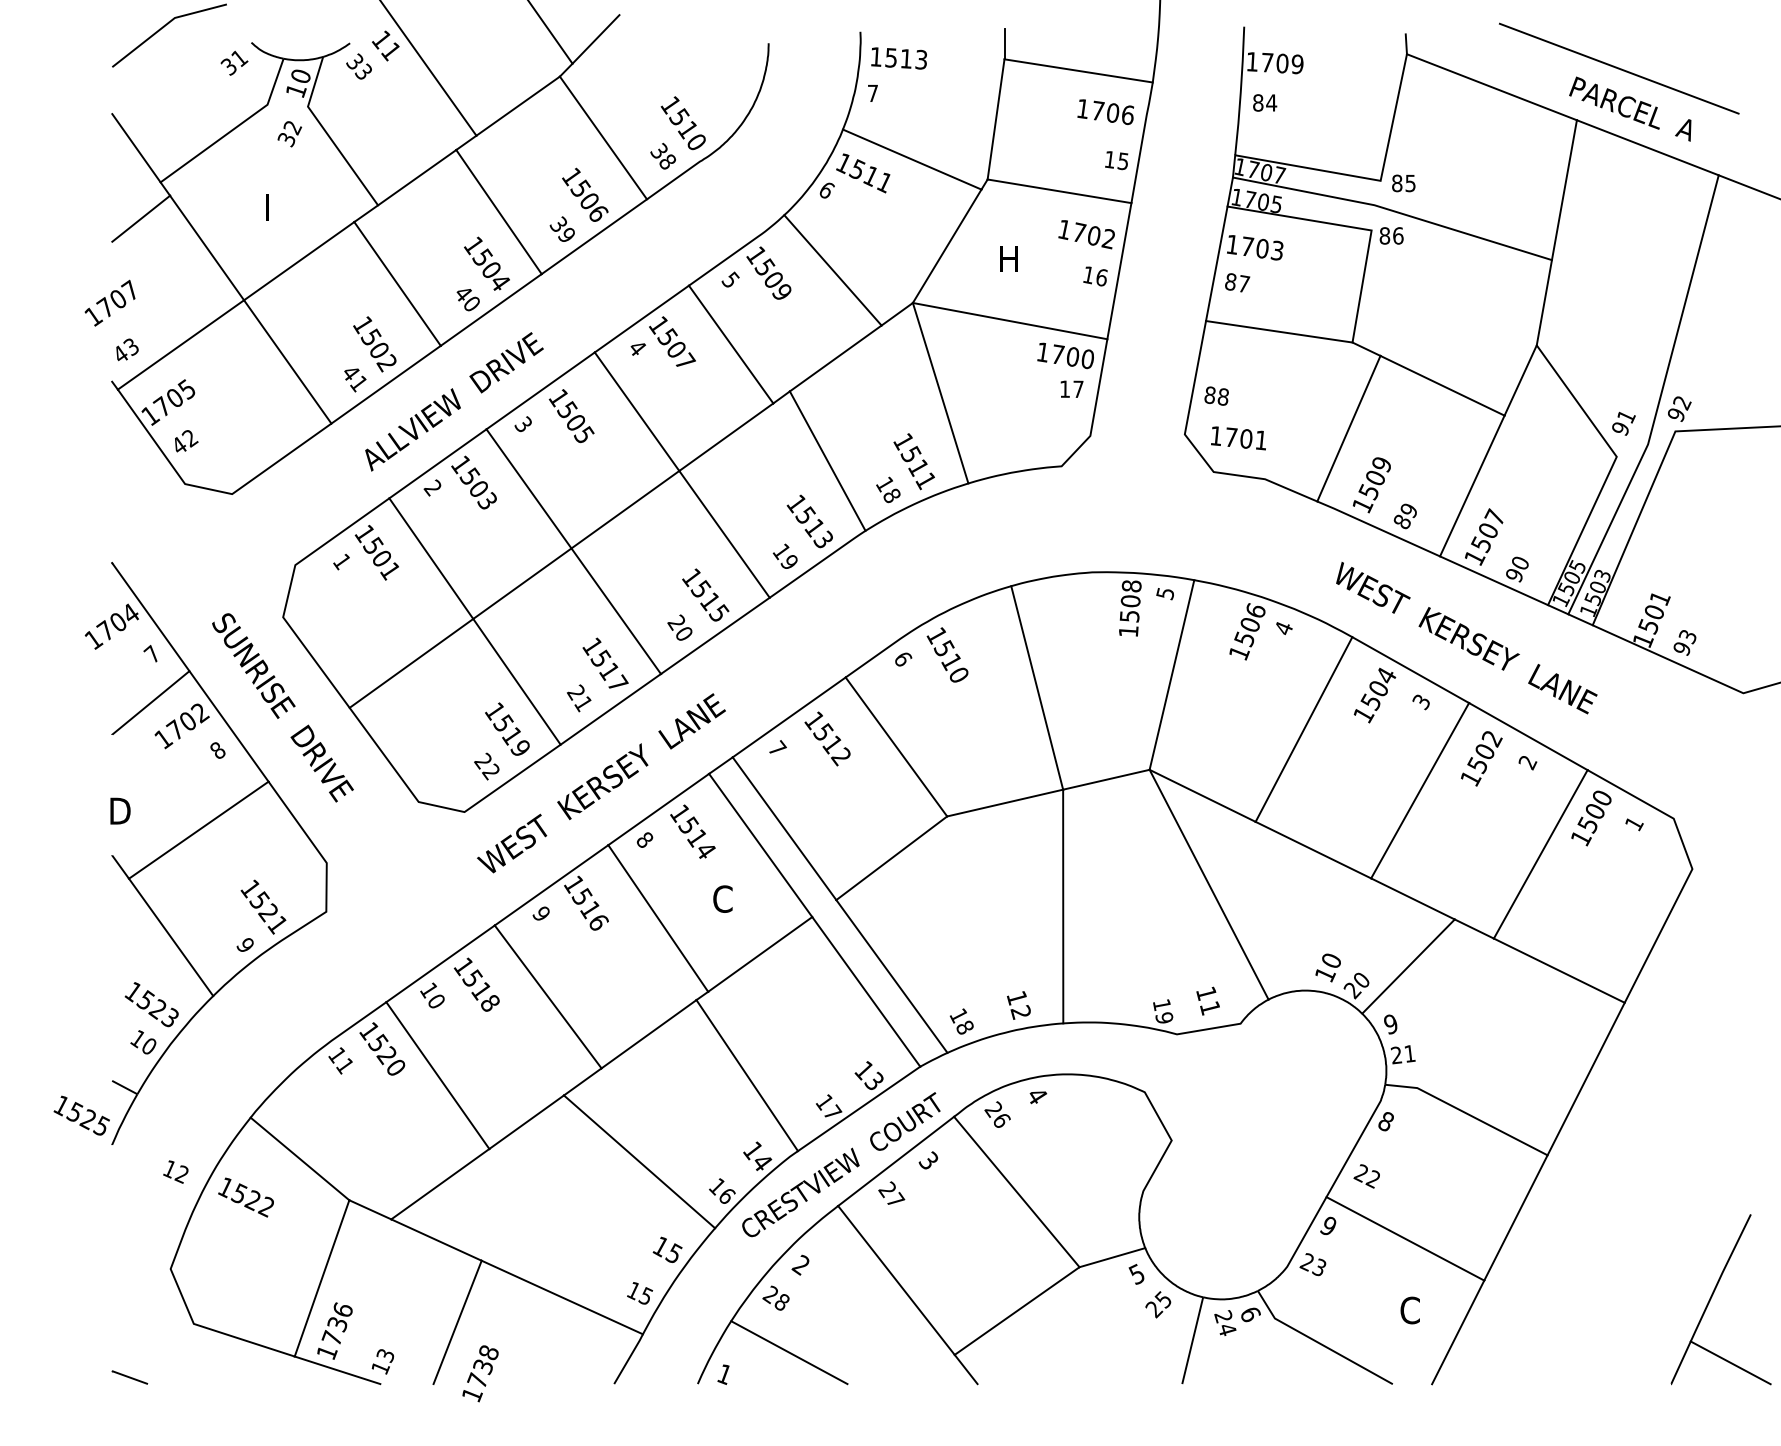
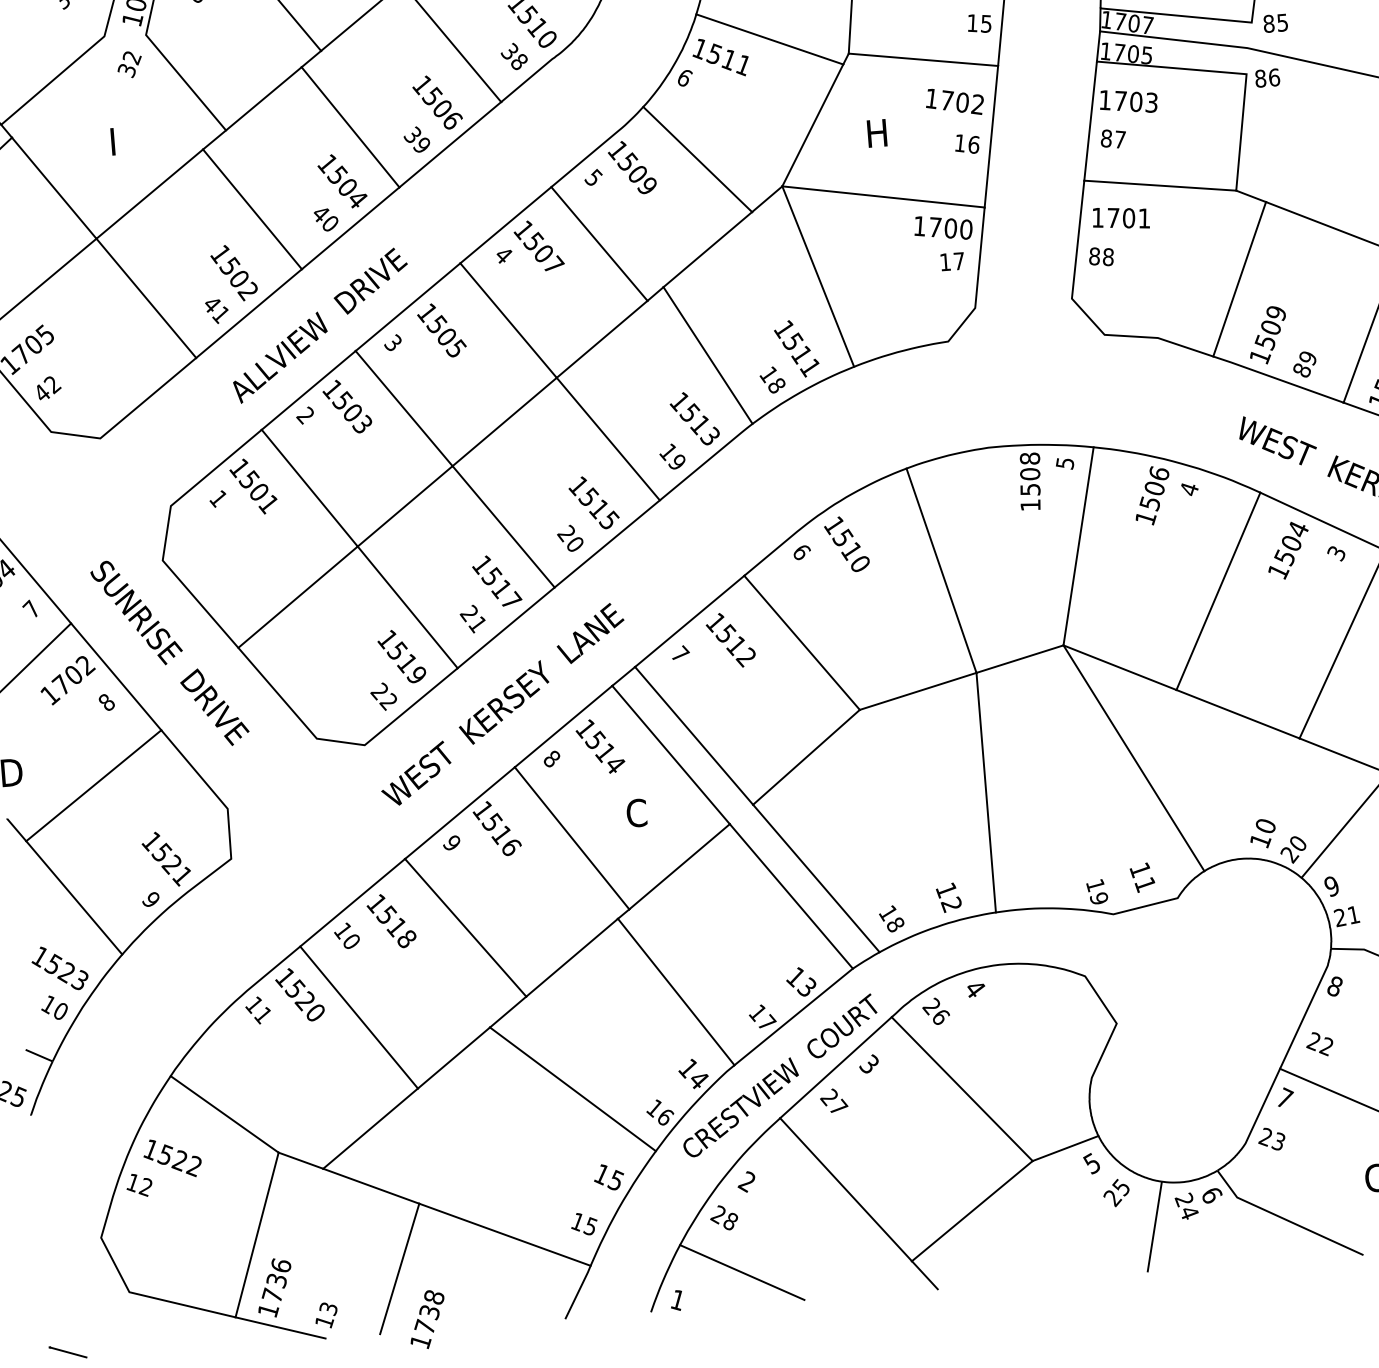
text: (1238, 438) -> (1120, 218), moved
text: (175, 1171) -> (139, 1184), moved
text: (1329, 1225) -> (1285, 1097), 9 -> 7

